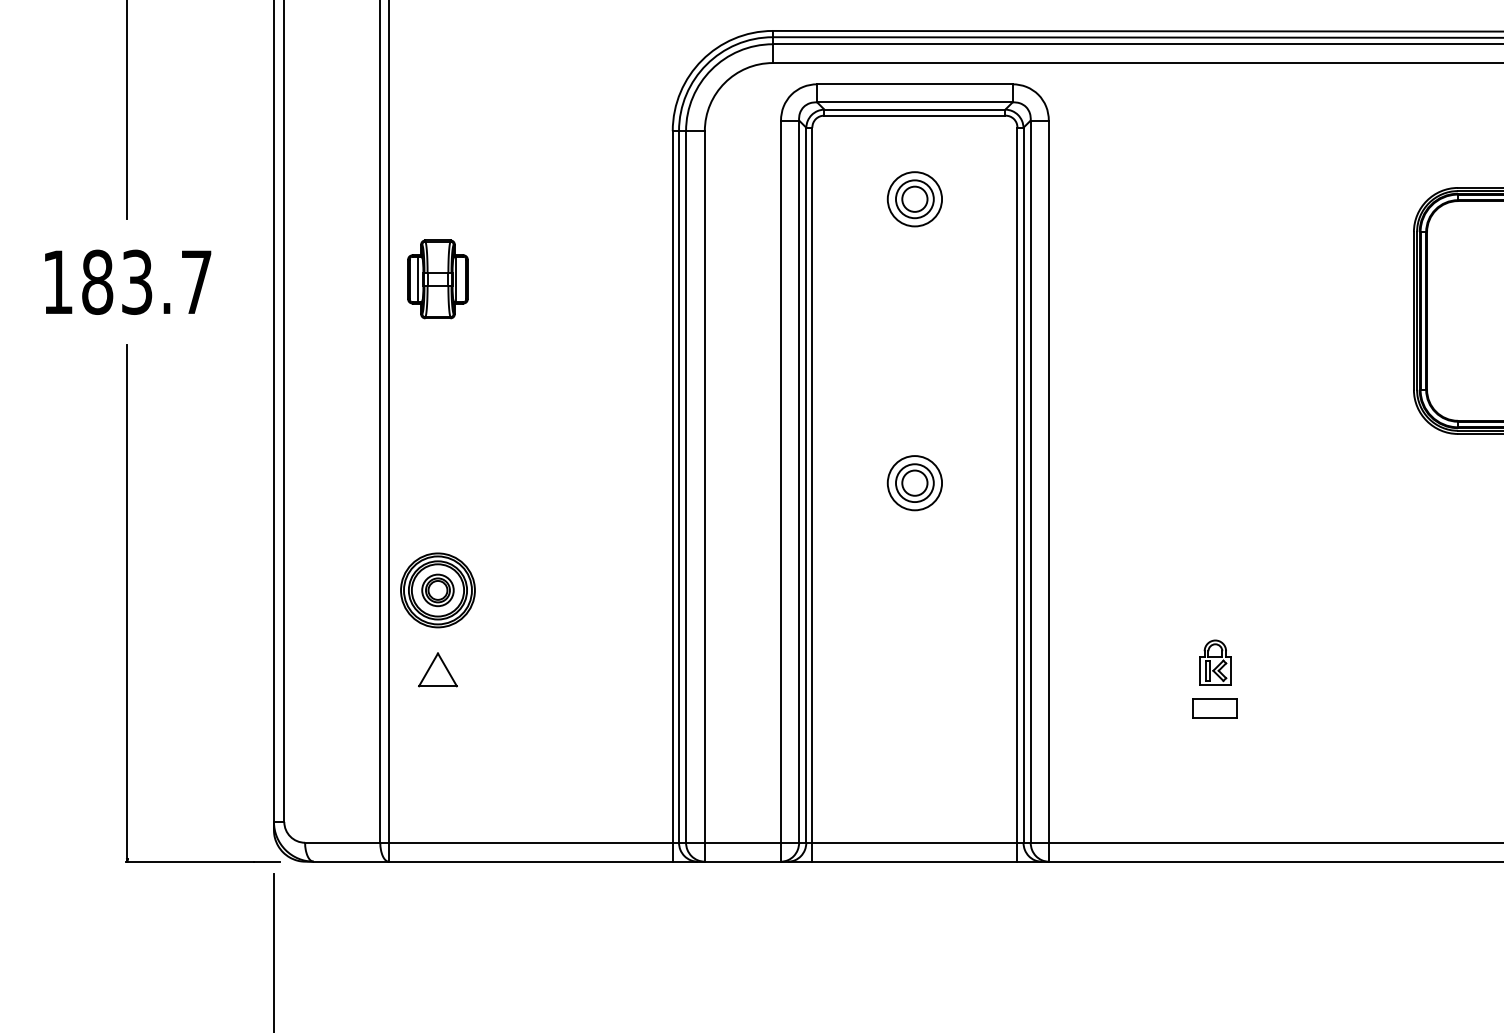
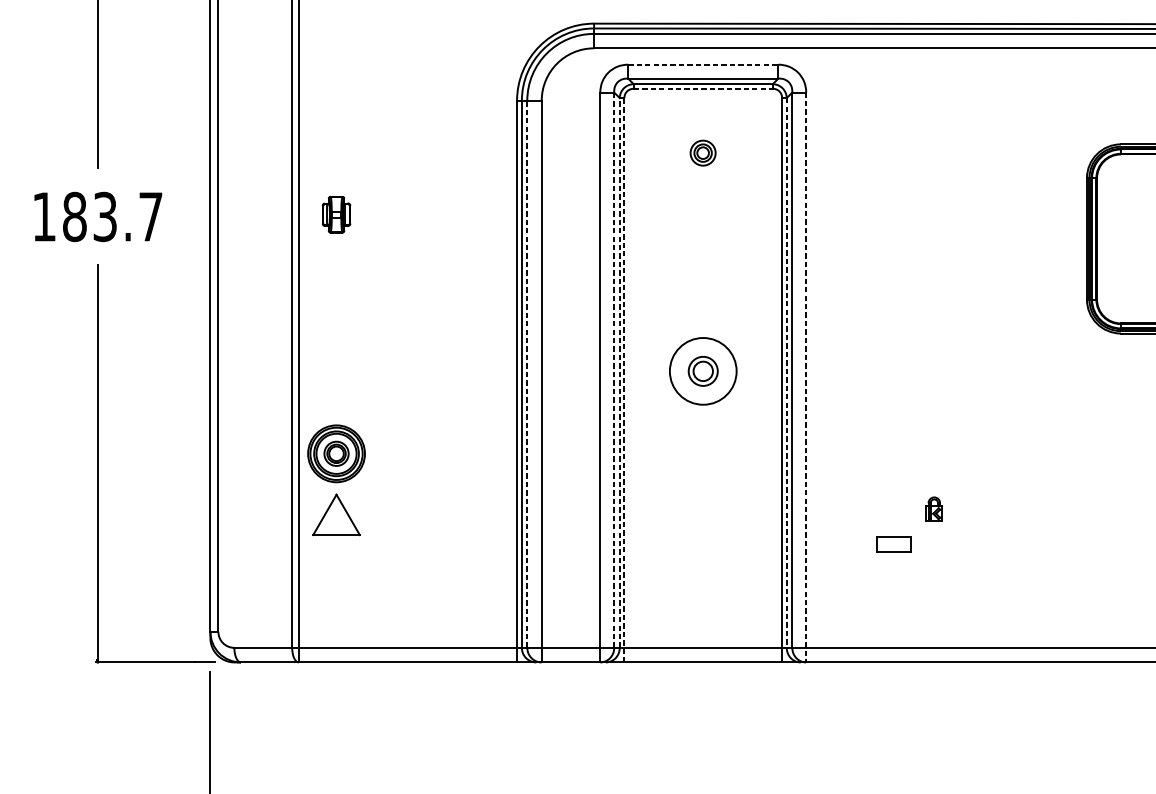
line: (914, 84) -> (702, 64), solid -> dashed
line: (915, 115) -> (703, 88), solid -> dashed
part: (914, 199) -> (702, 153), size x0.6
part: (437, 279) -> (336, 214), size x0.6
line: (799, 481) -> (614, 370), solid -> dashed
circle: (914, 483) -> (702, 371), size x1.6
line: (806, 485) -> (619, 373), solid -> dashed
line: (1023, 485) -> (786, 373), solid -> dashed
line: (686, 486) -> (527, 373), solid -> dashed
line: (1048, 491) -> (805, 377), solid -> dashed
line: (812, 494) -> (624, 380), solid -> dashed
part: (1215, 662) -> (934, 509), size x0.7
part: (437, 669) -> (336, 514), size x1.6
part: (1214, 708) -> (892, 544), moved

